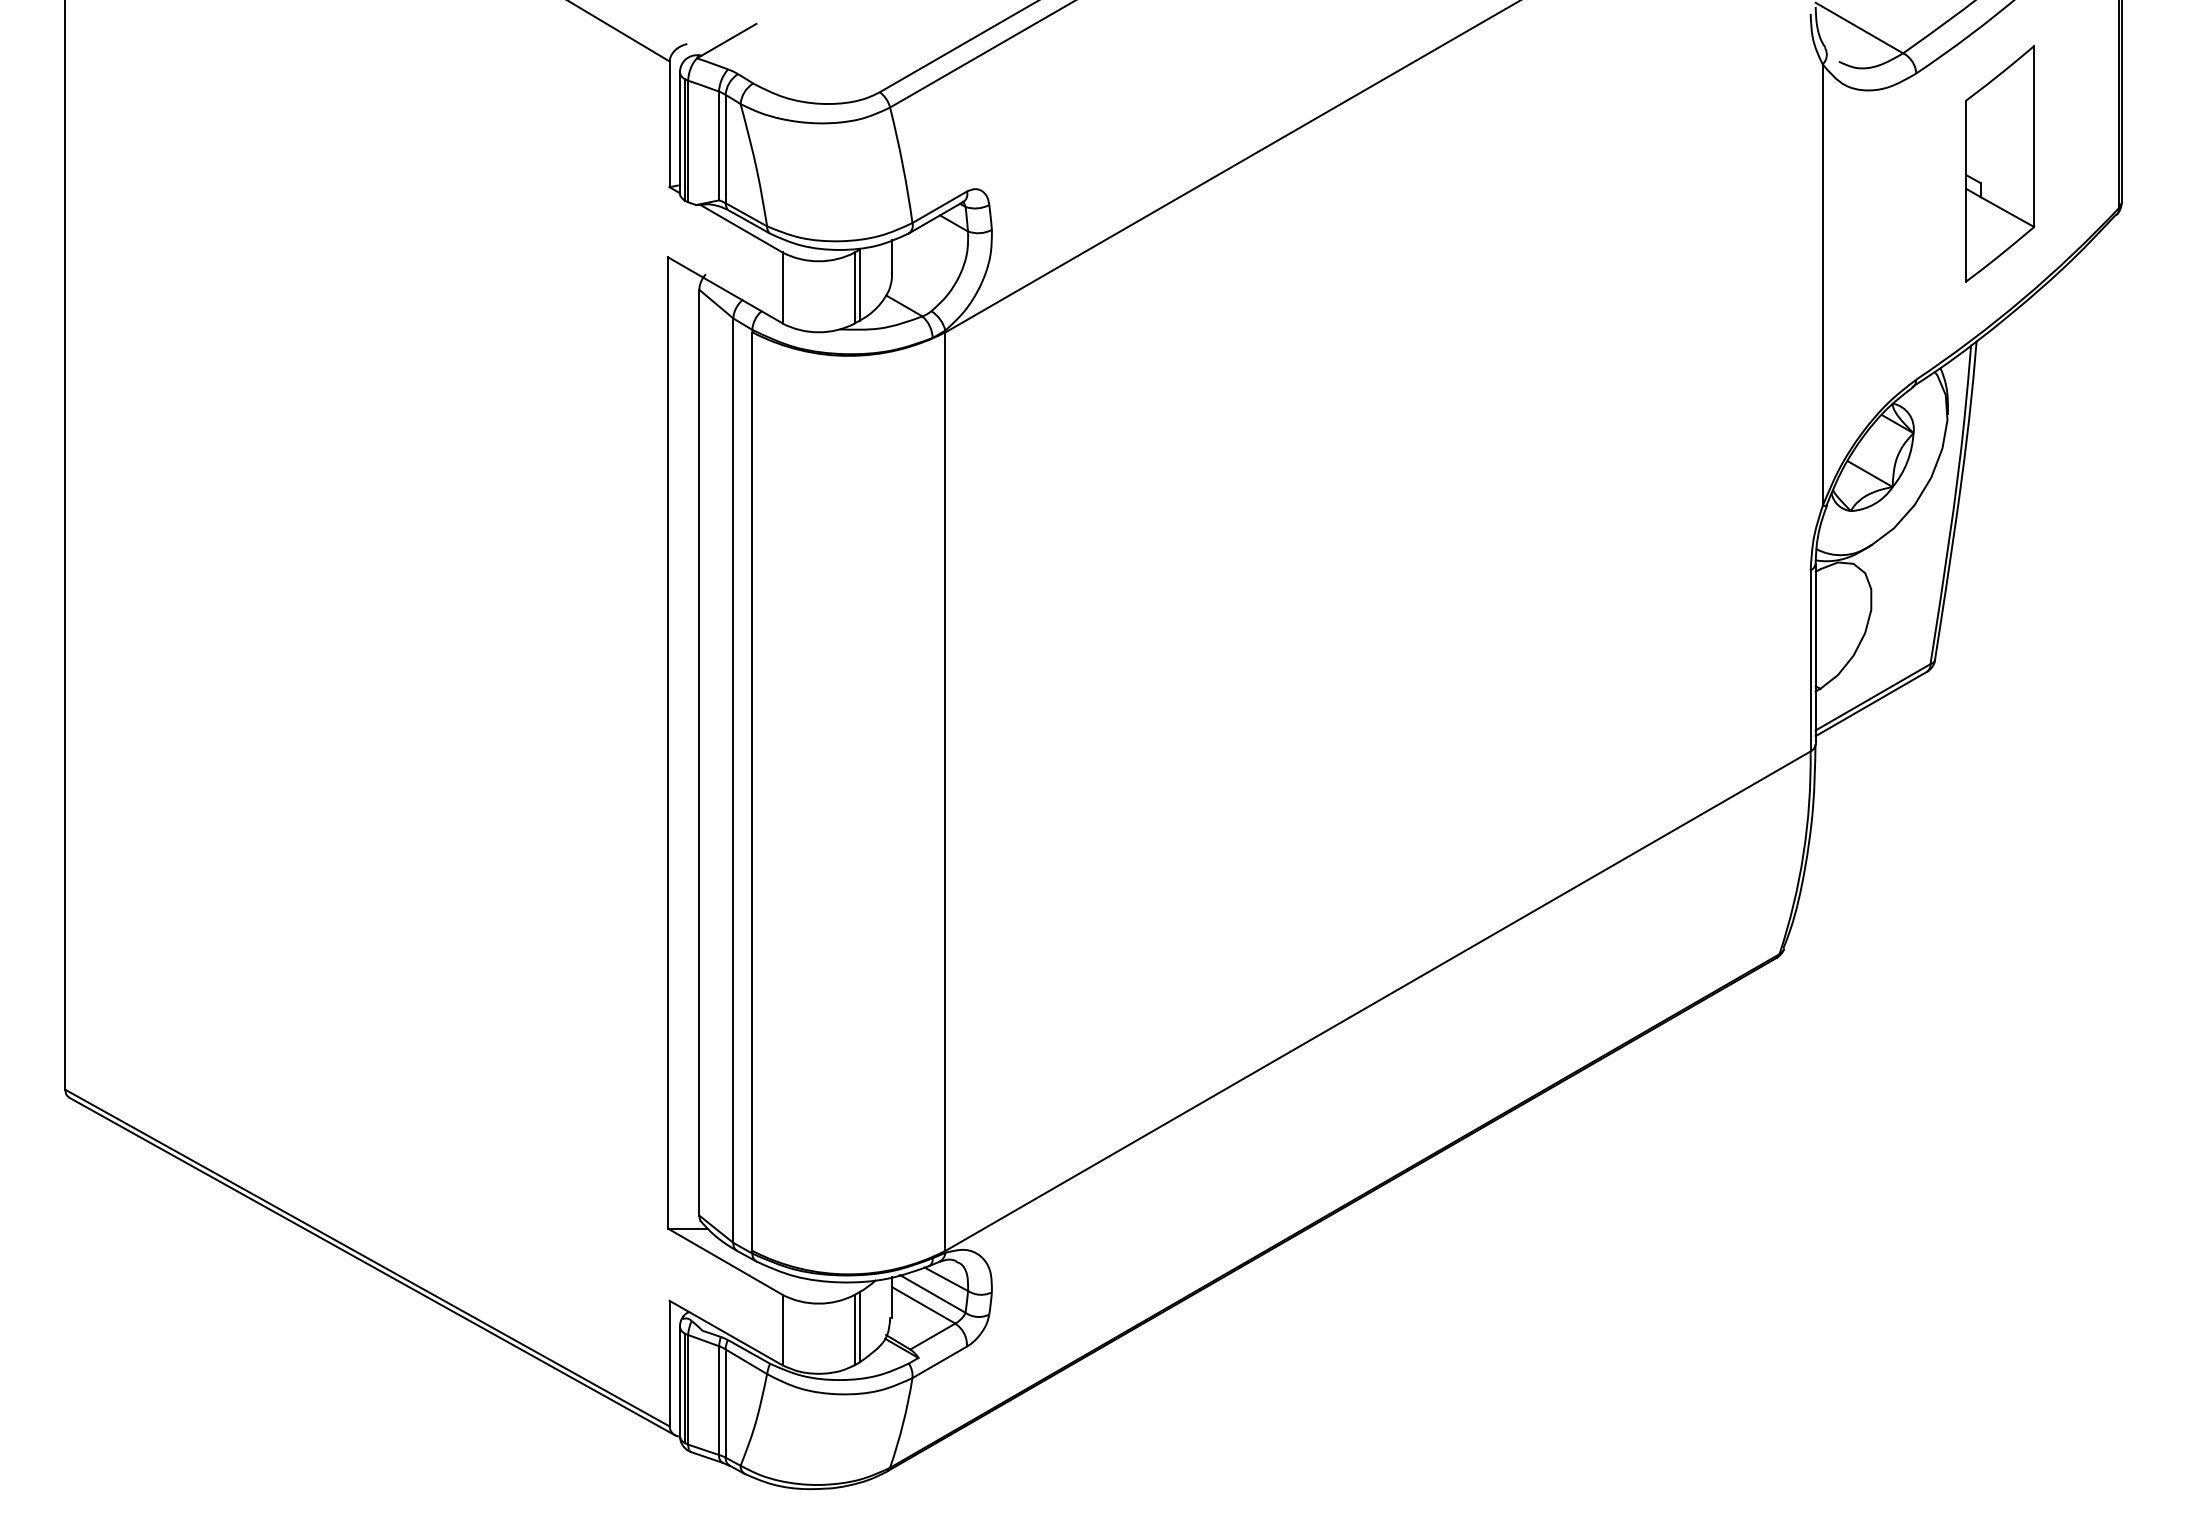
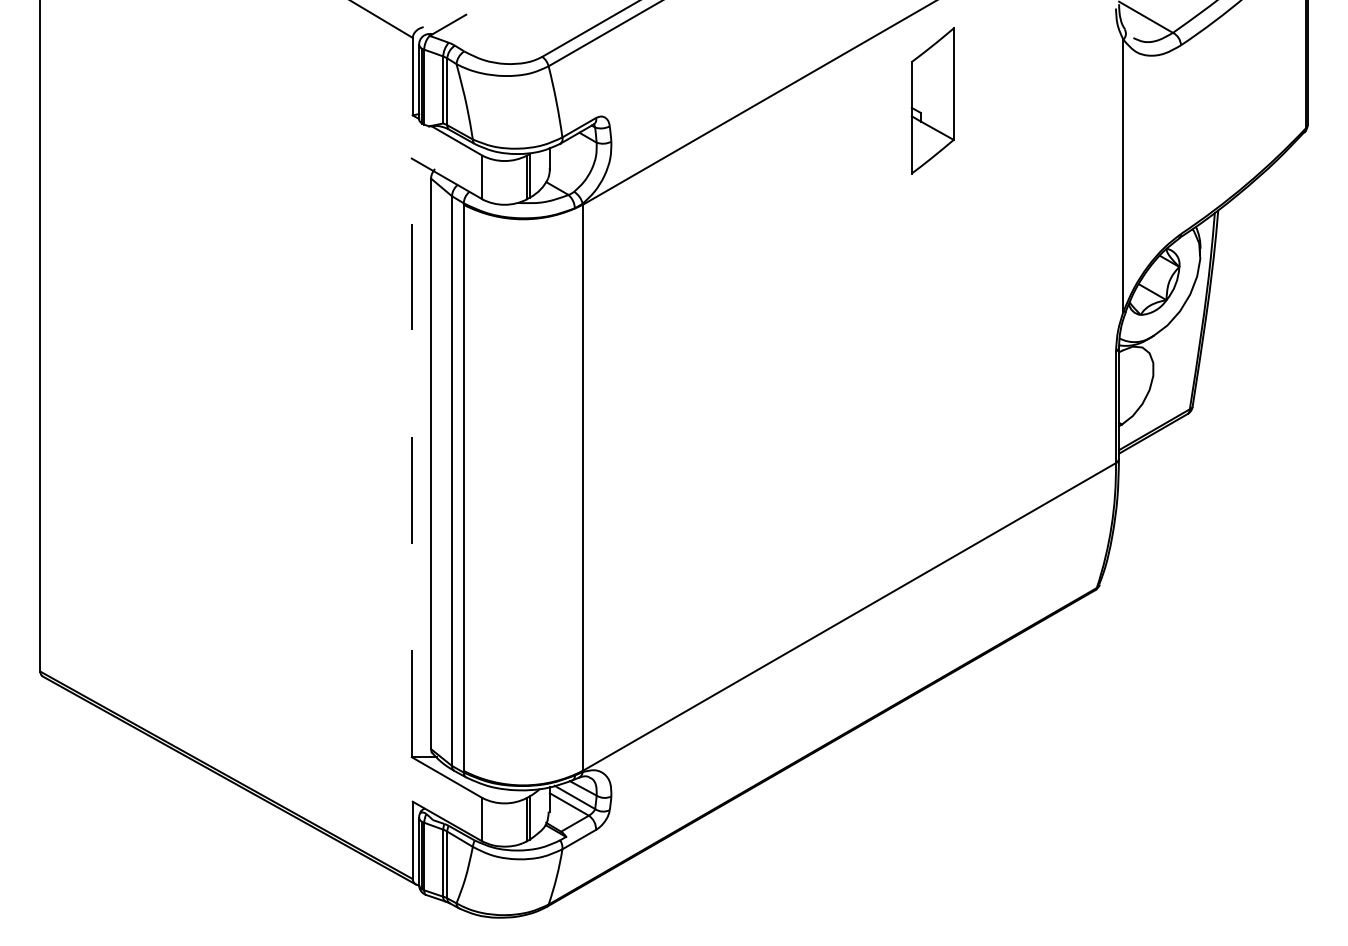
part: (1999, 163) -> (932, 100), moved
line: (667, 742) -> (411, 457), solid -> dashed

